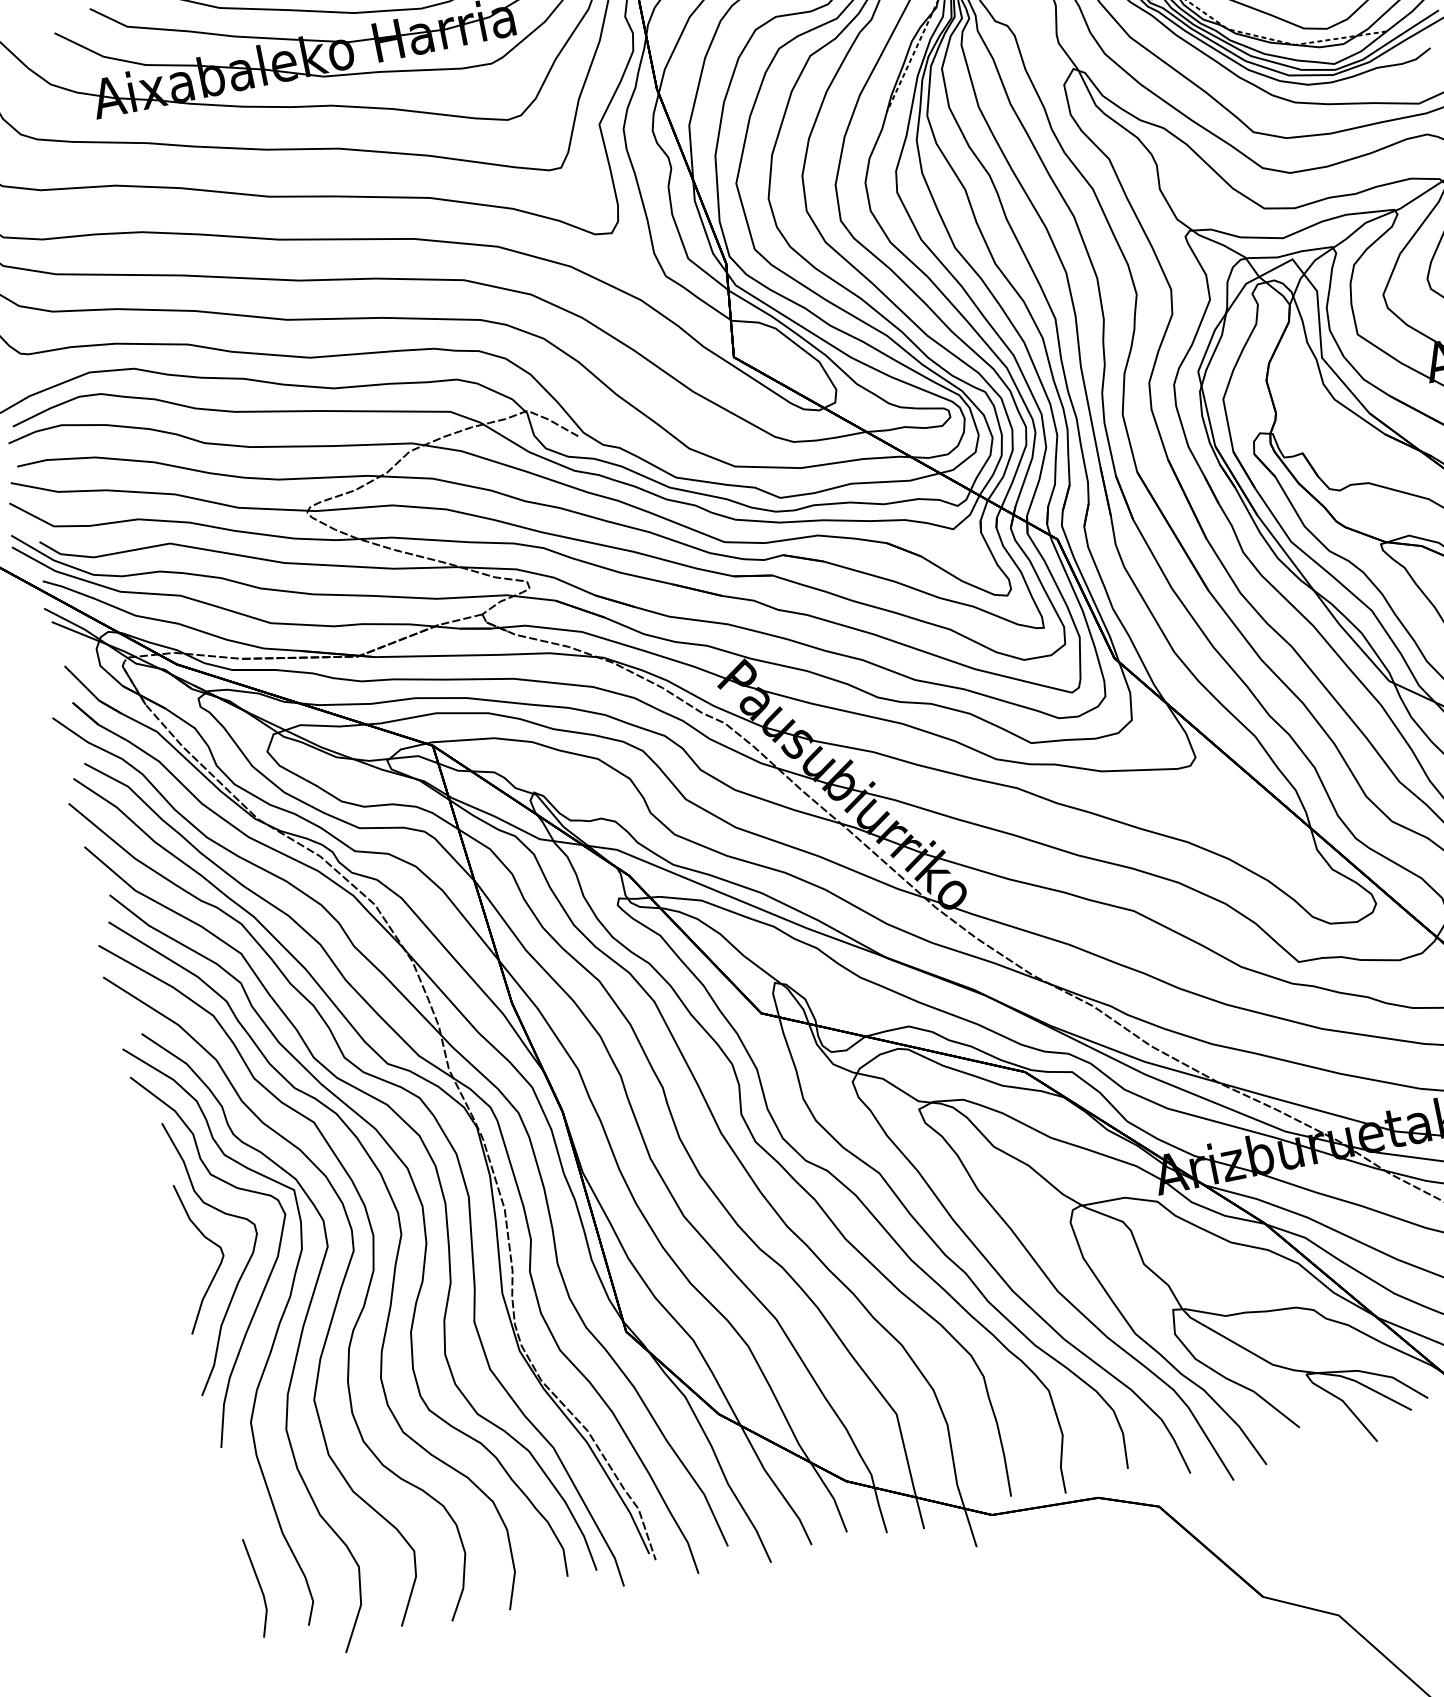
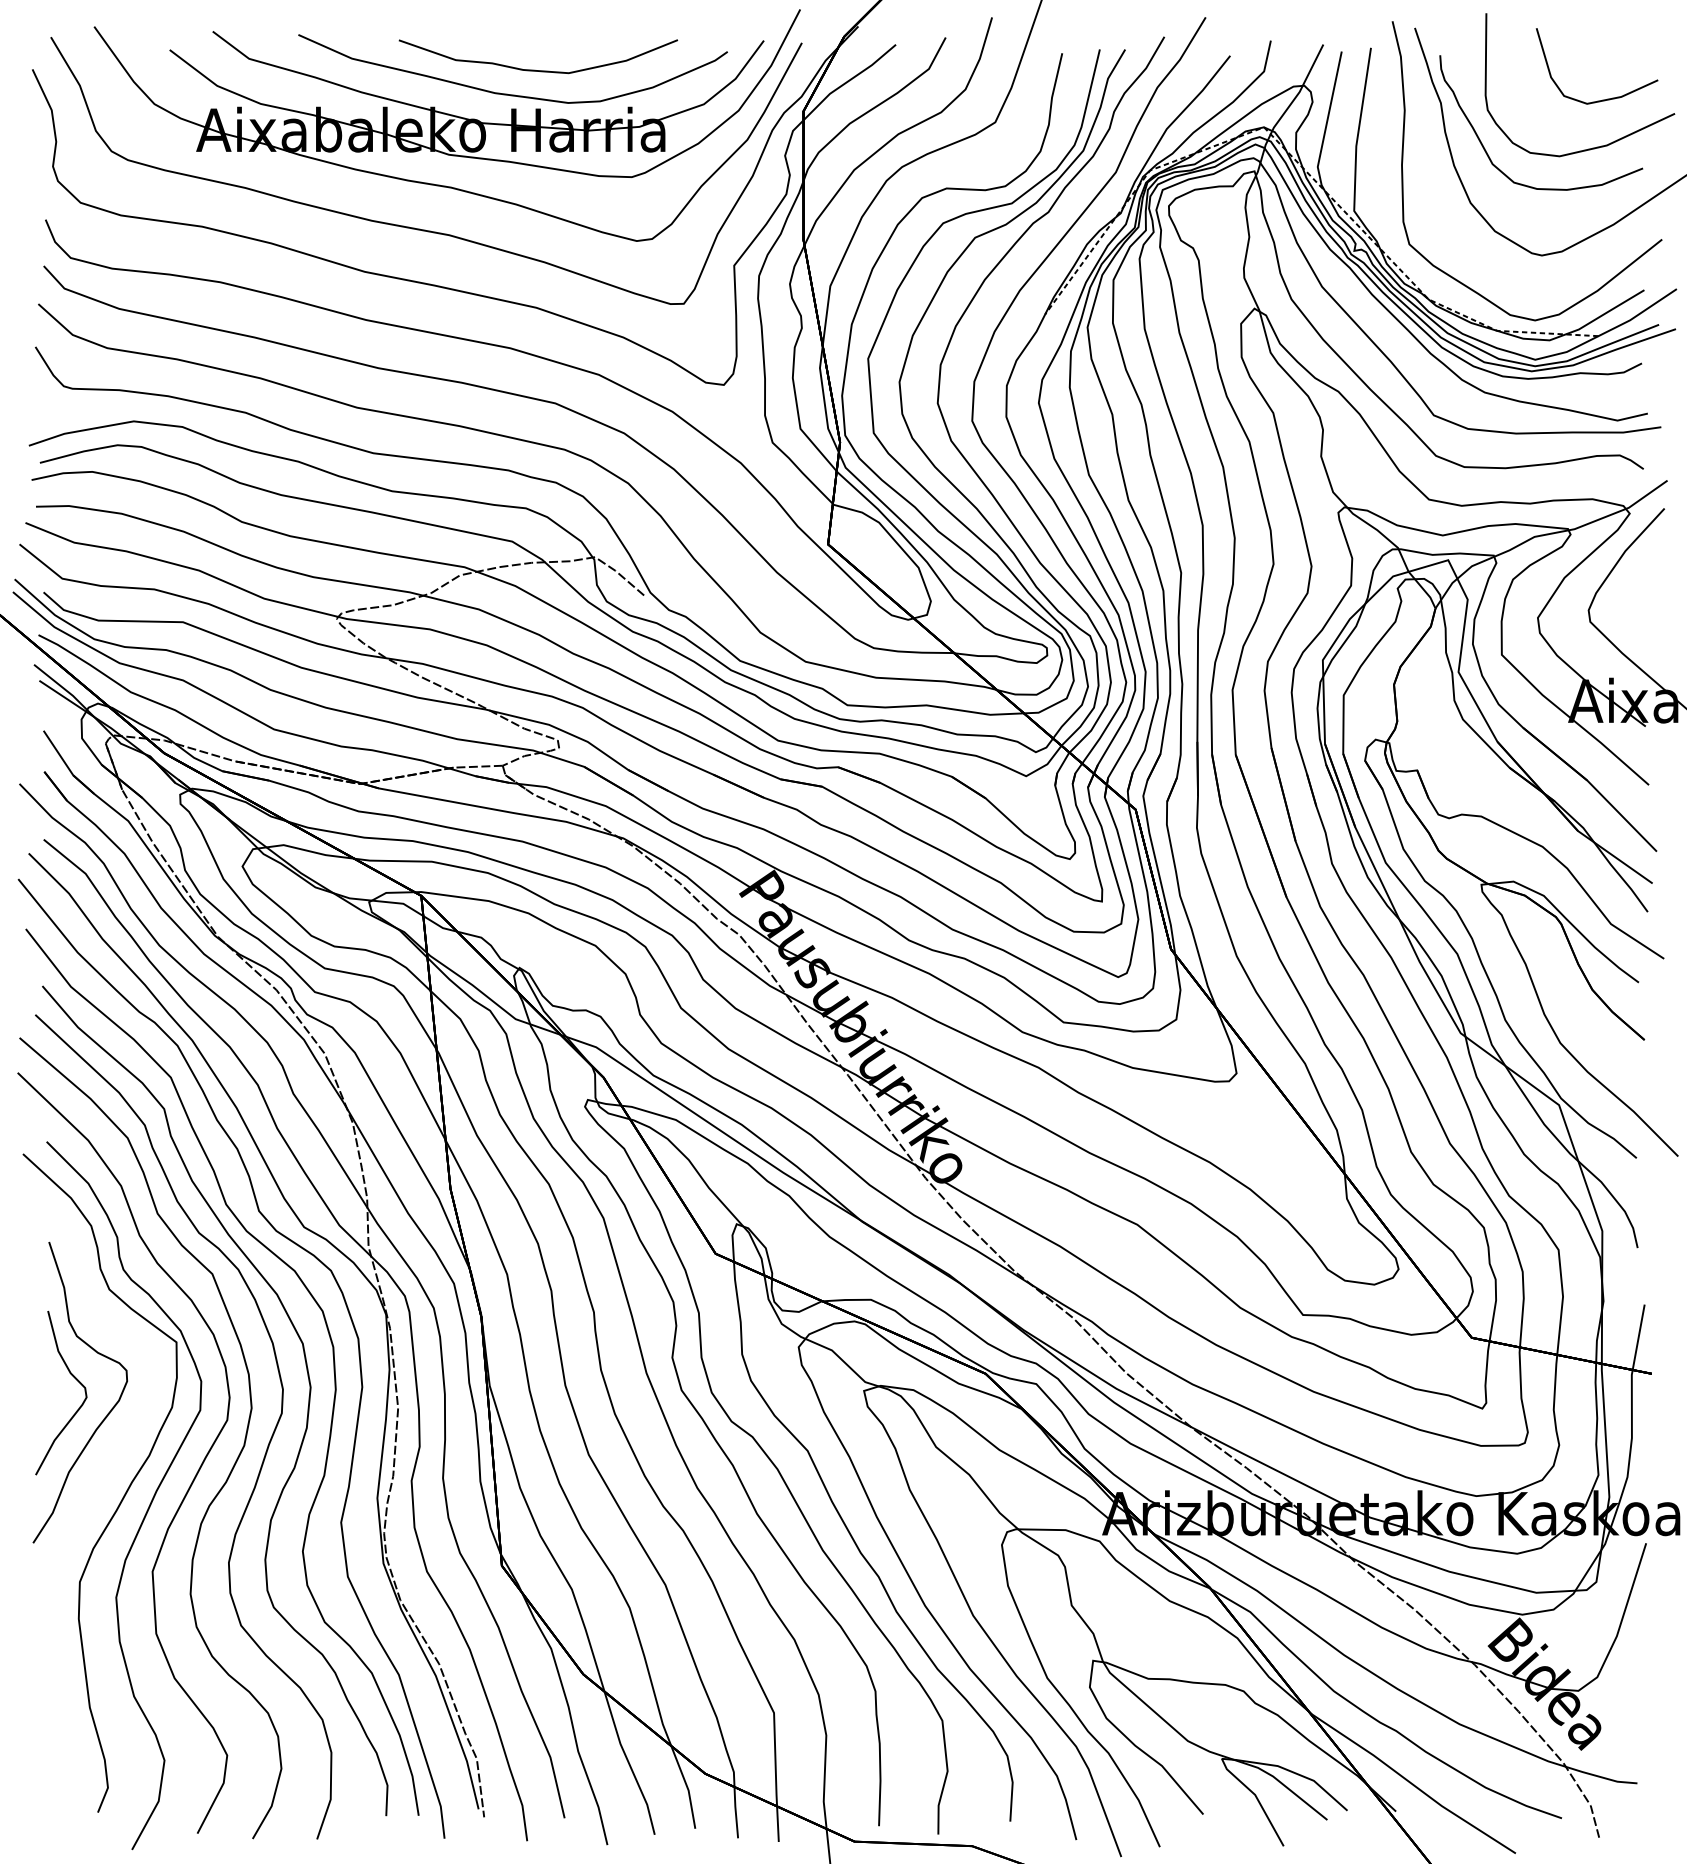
curve: (271, 1268) -> (135, 1421), removed
line: (259, 1587) -> (53, 1760), removed

